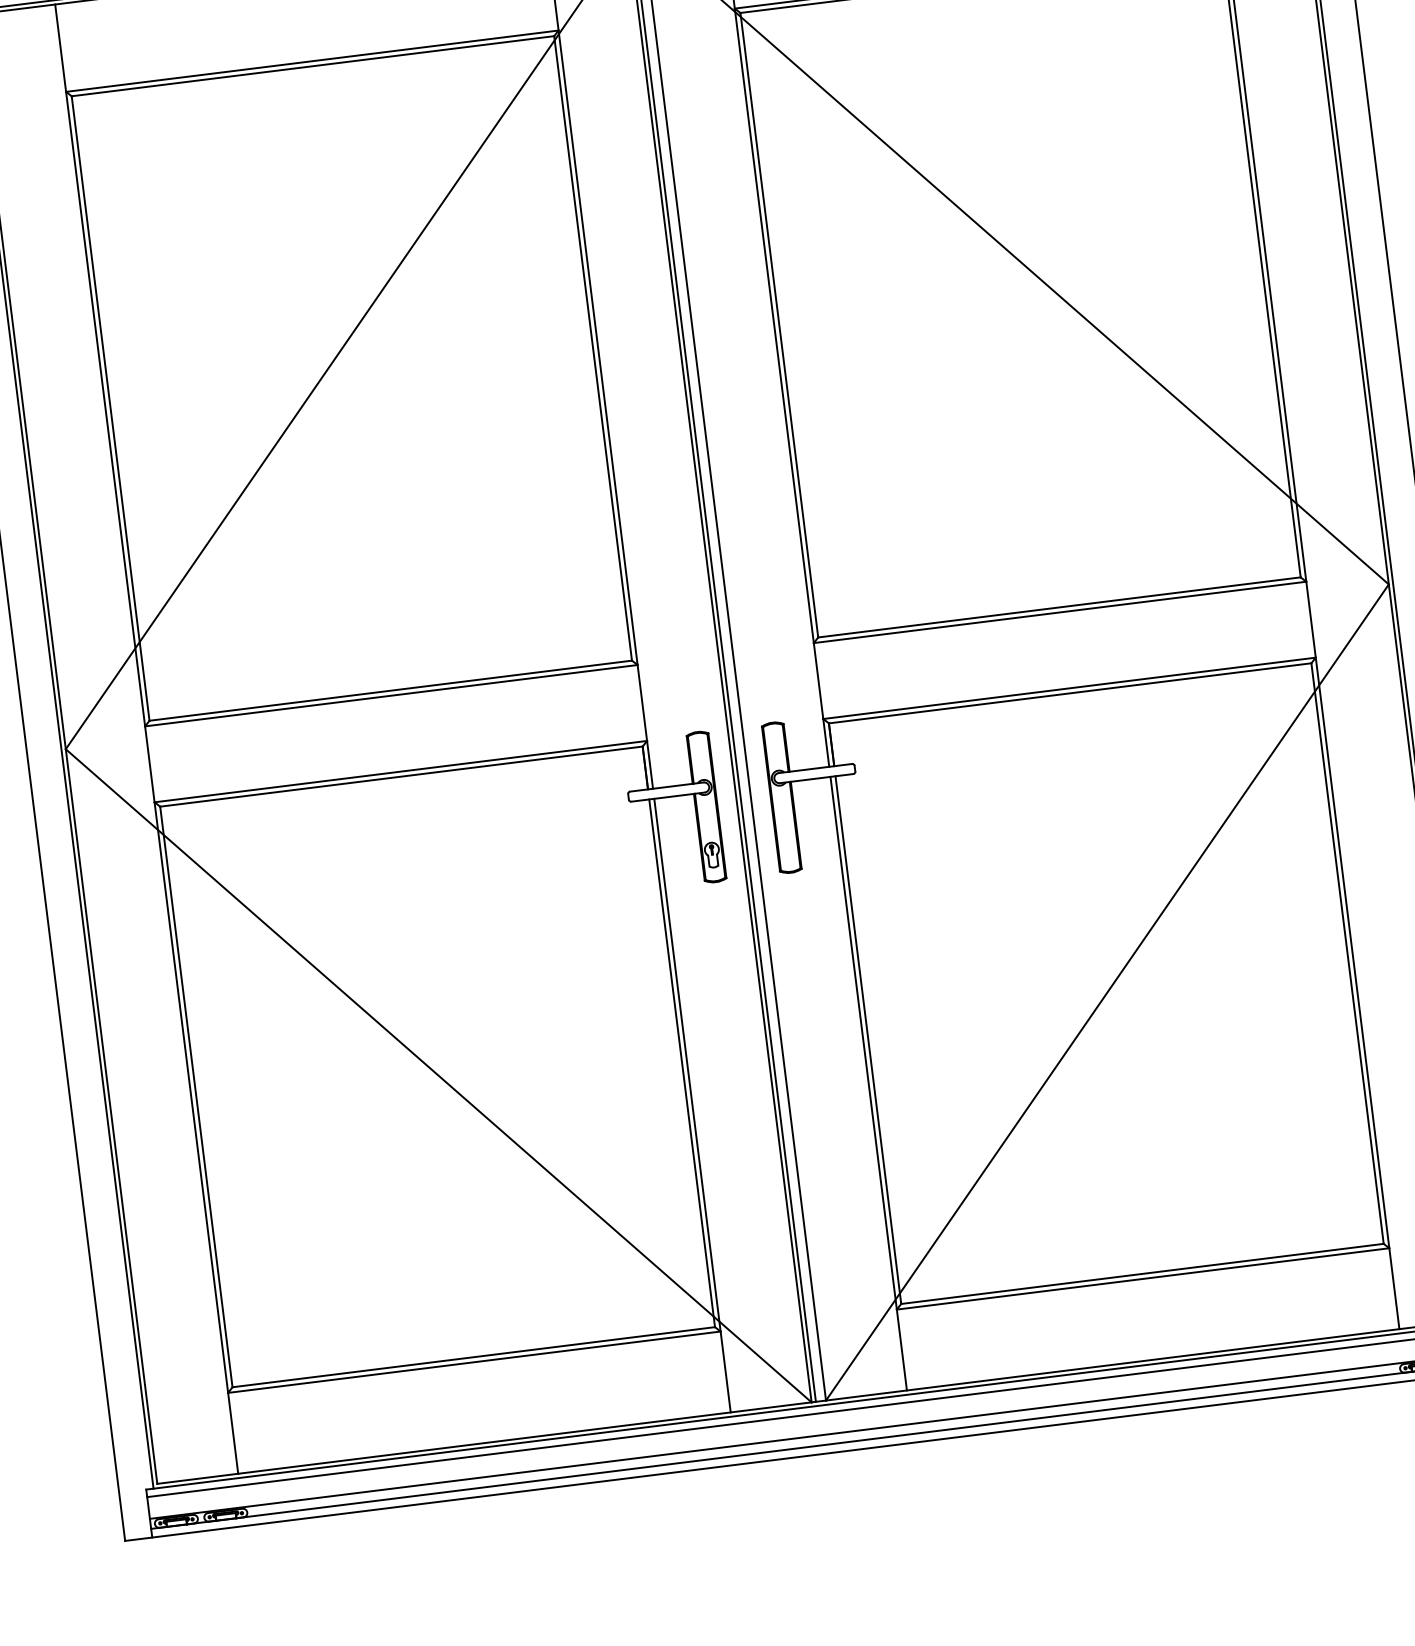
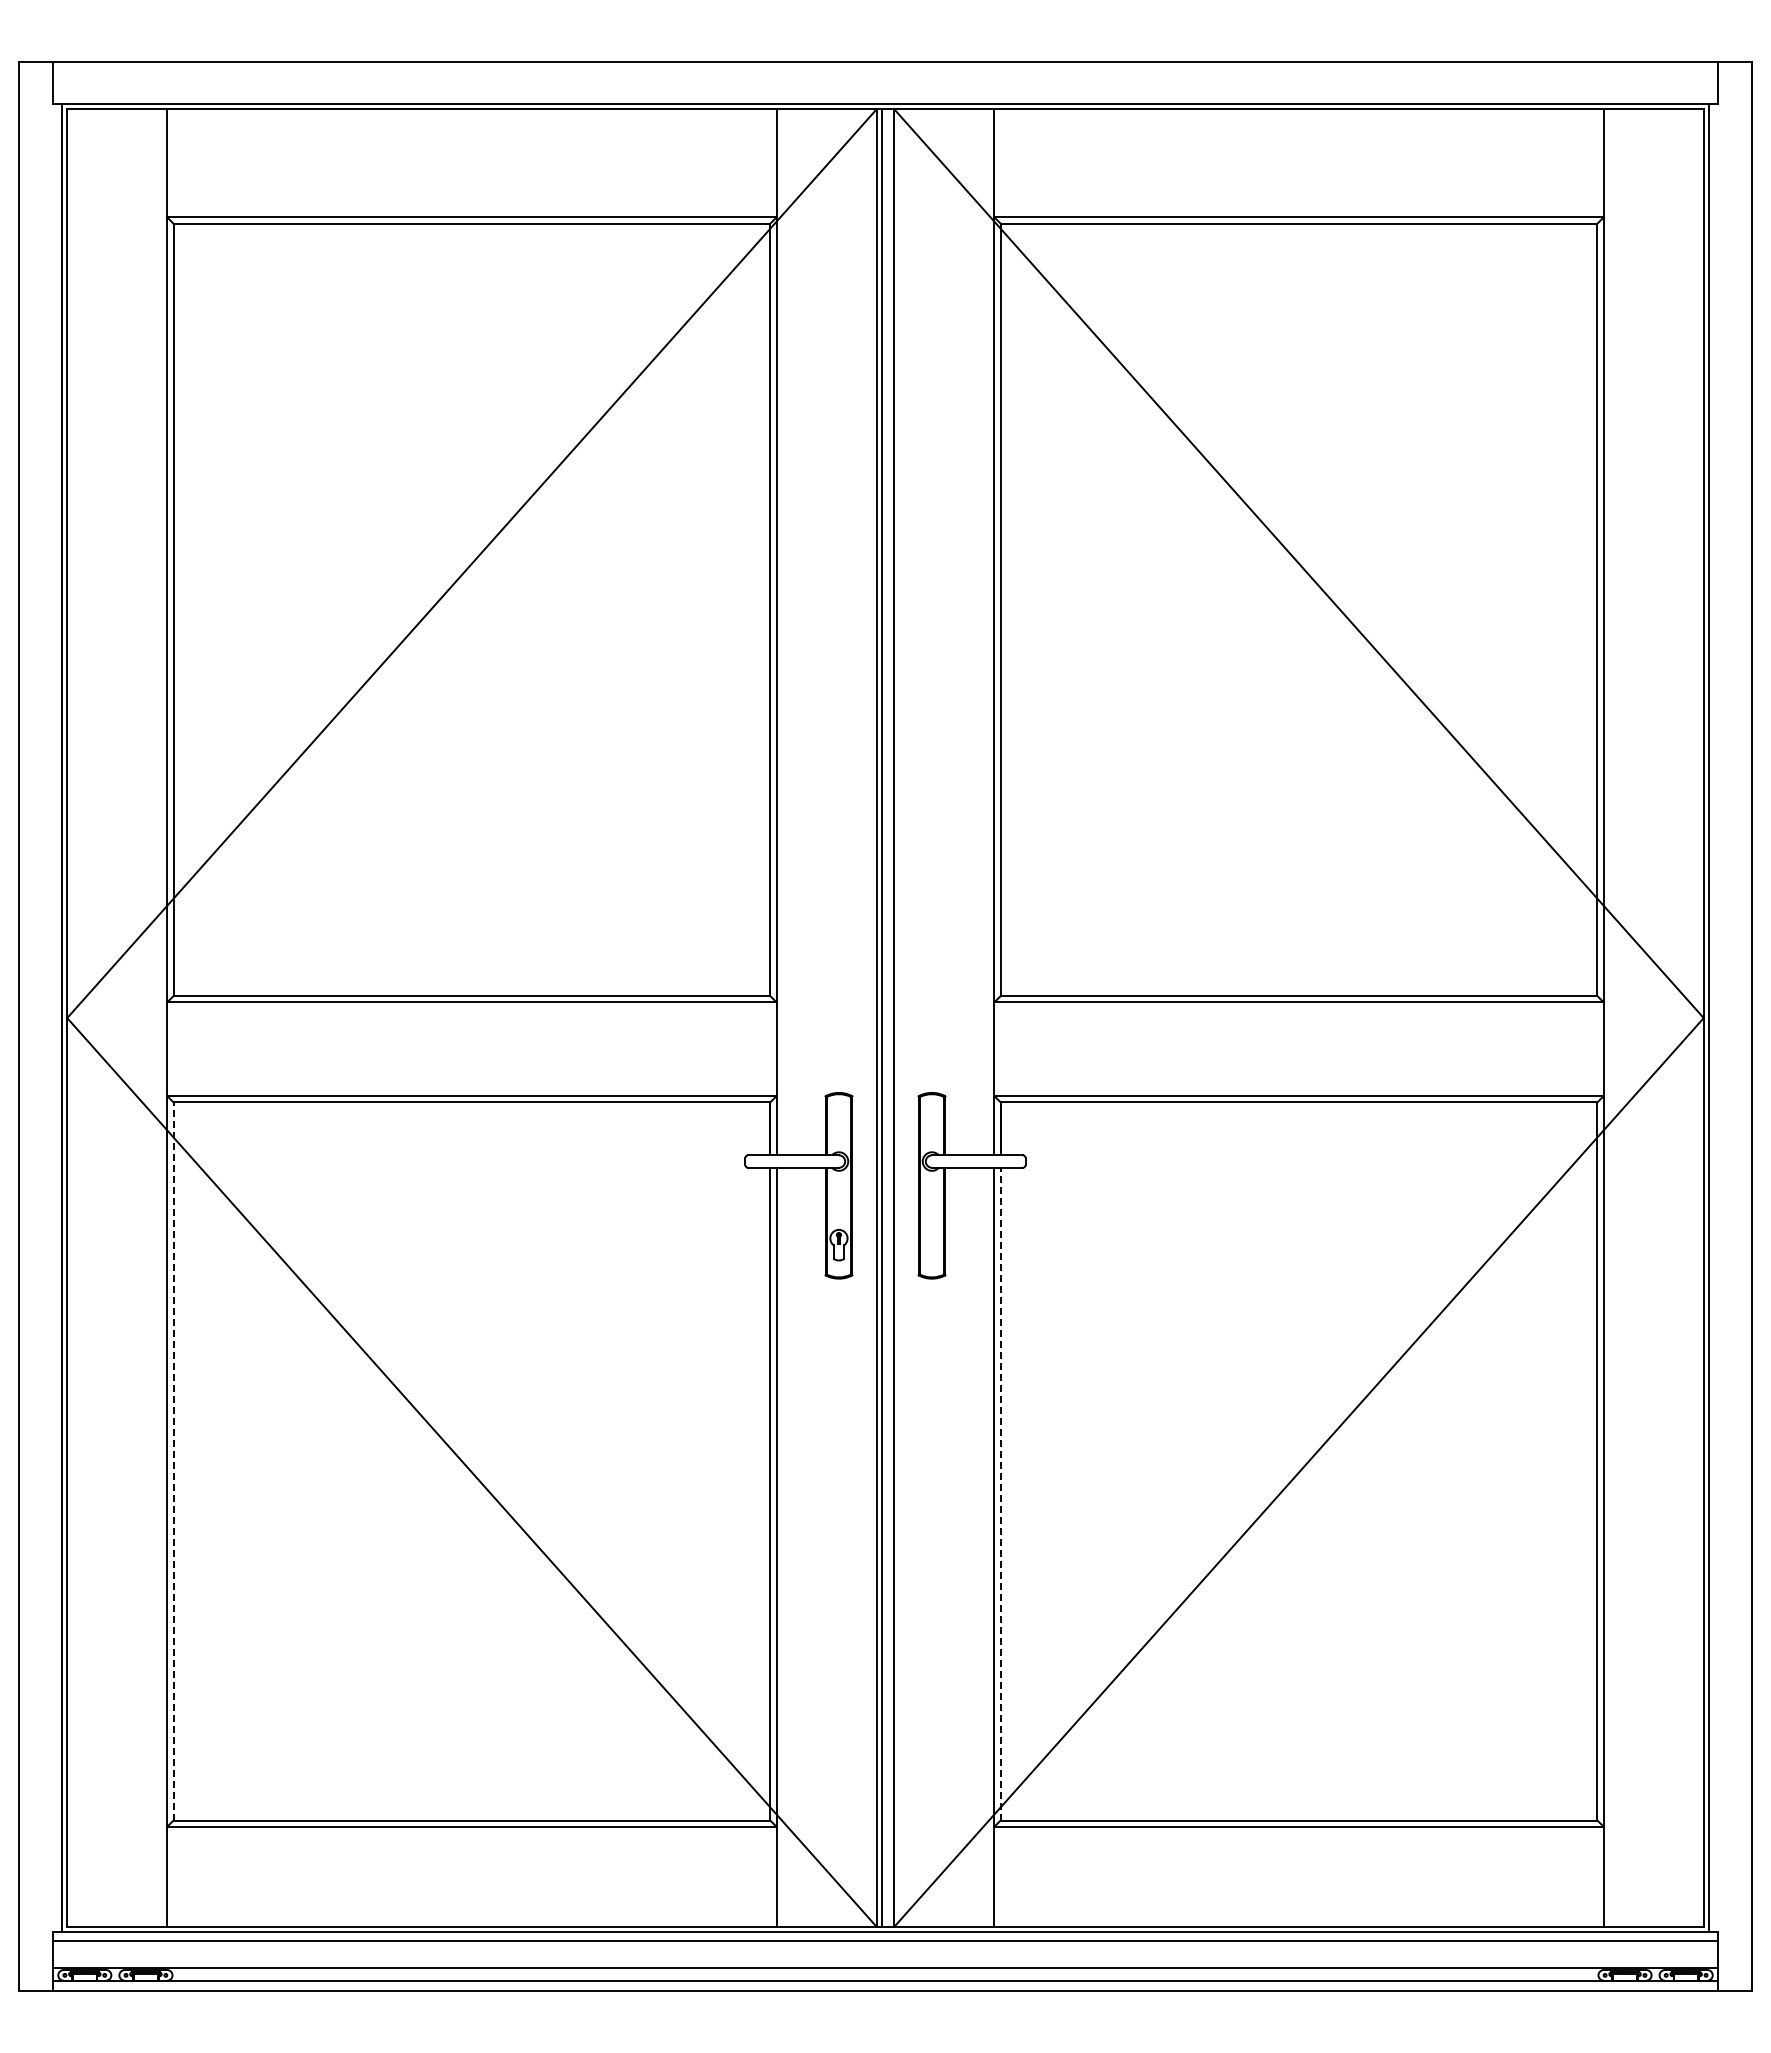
line: (868, 1039) -> (1000, 1493), solid -> dashed
line: (196, 1096) -> (173, 1460), solid -> dashed

